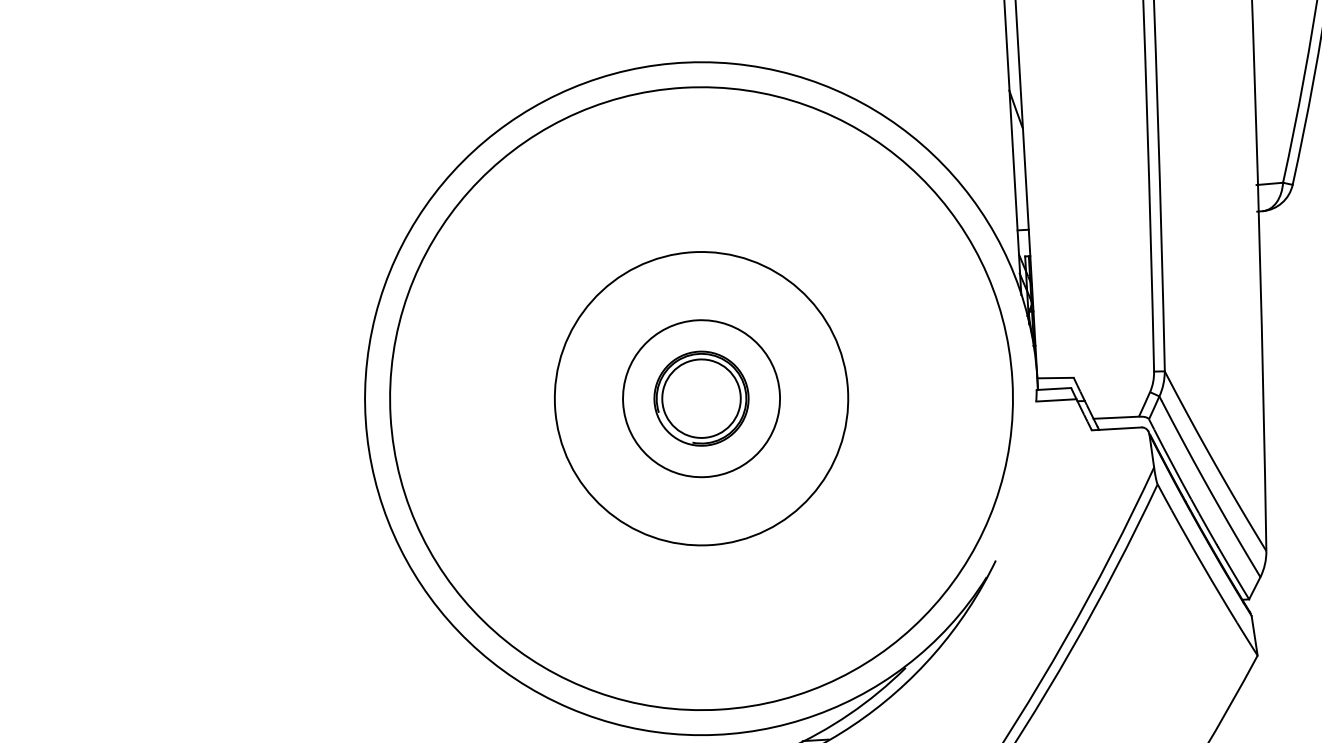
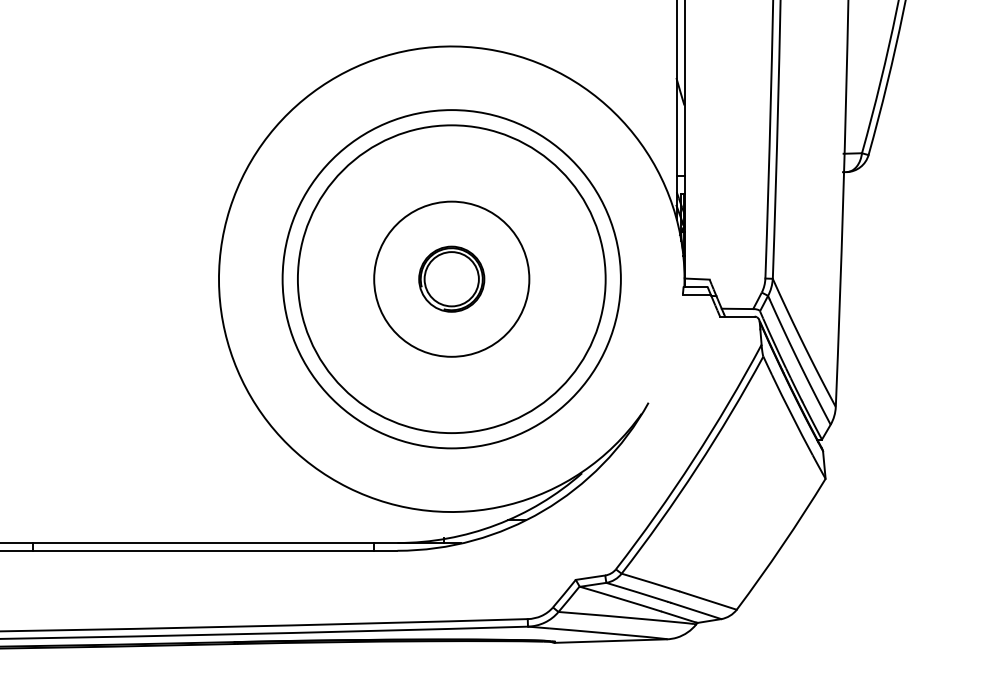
circle: (701, 397) -> (451, 278), size x1.43
circle: (701, 399) -> (451, 279), size x0.71
circle: (701, 399) -> (451, 279), size x1.67

